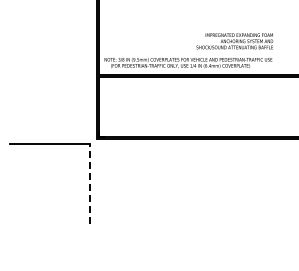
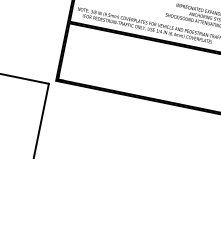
line: (90, 183) -> (41, 120), dashed -> solid

